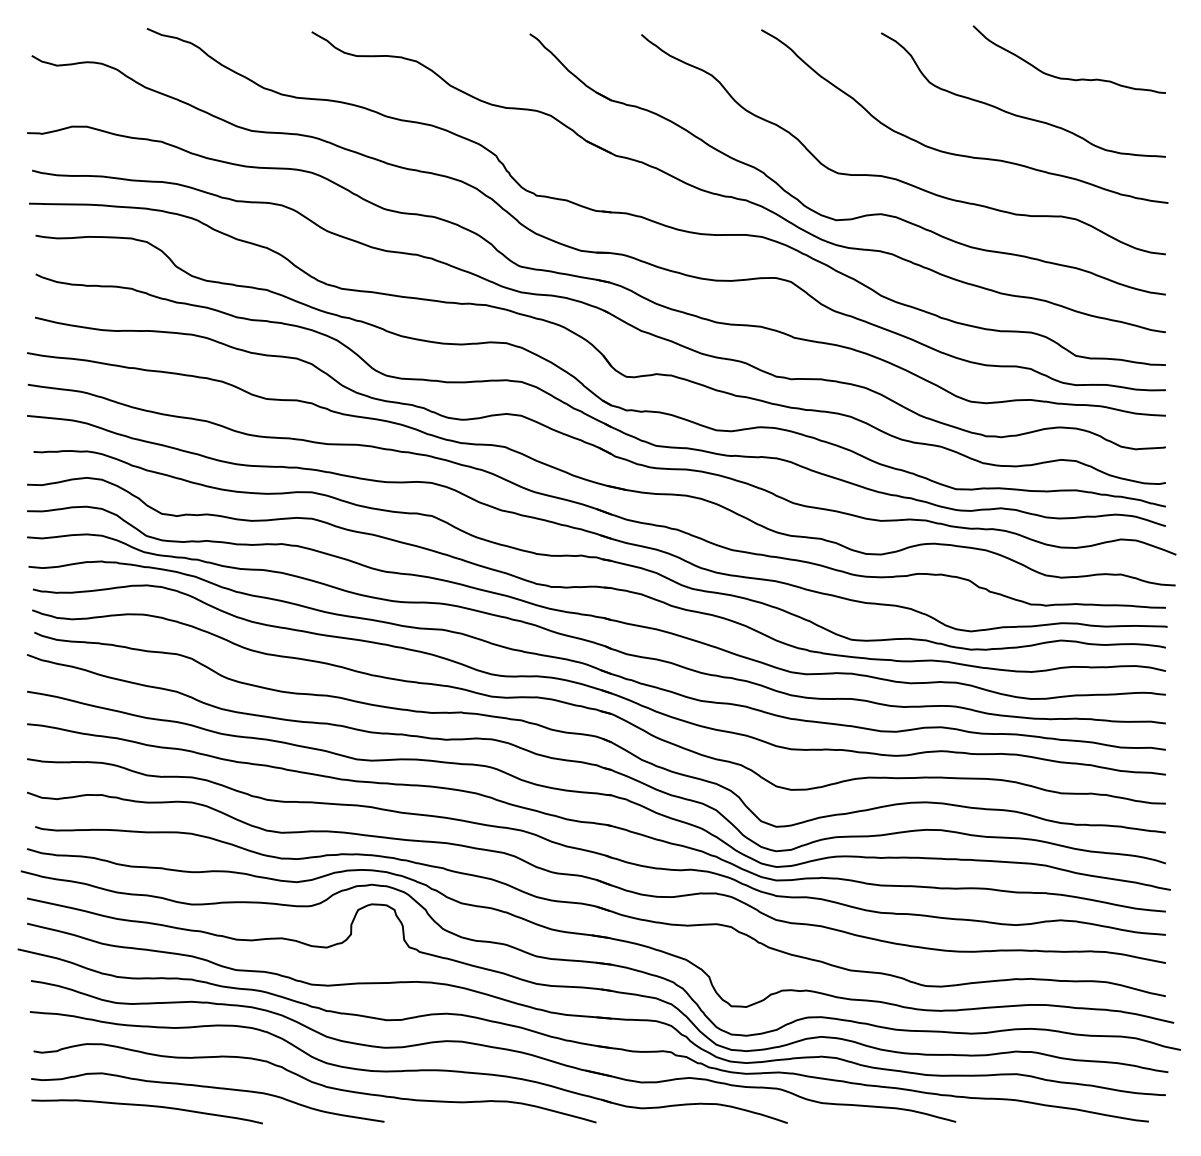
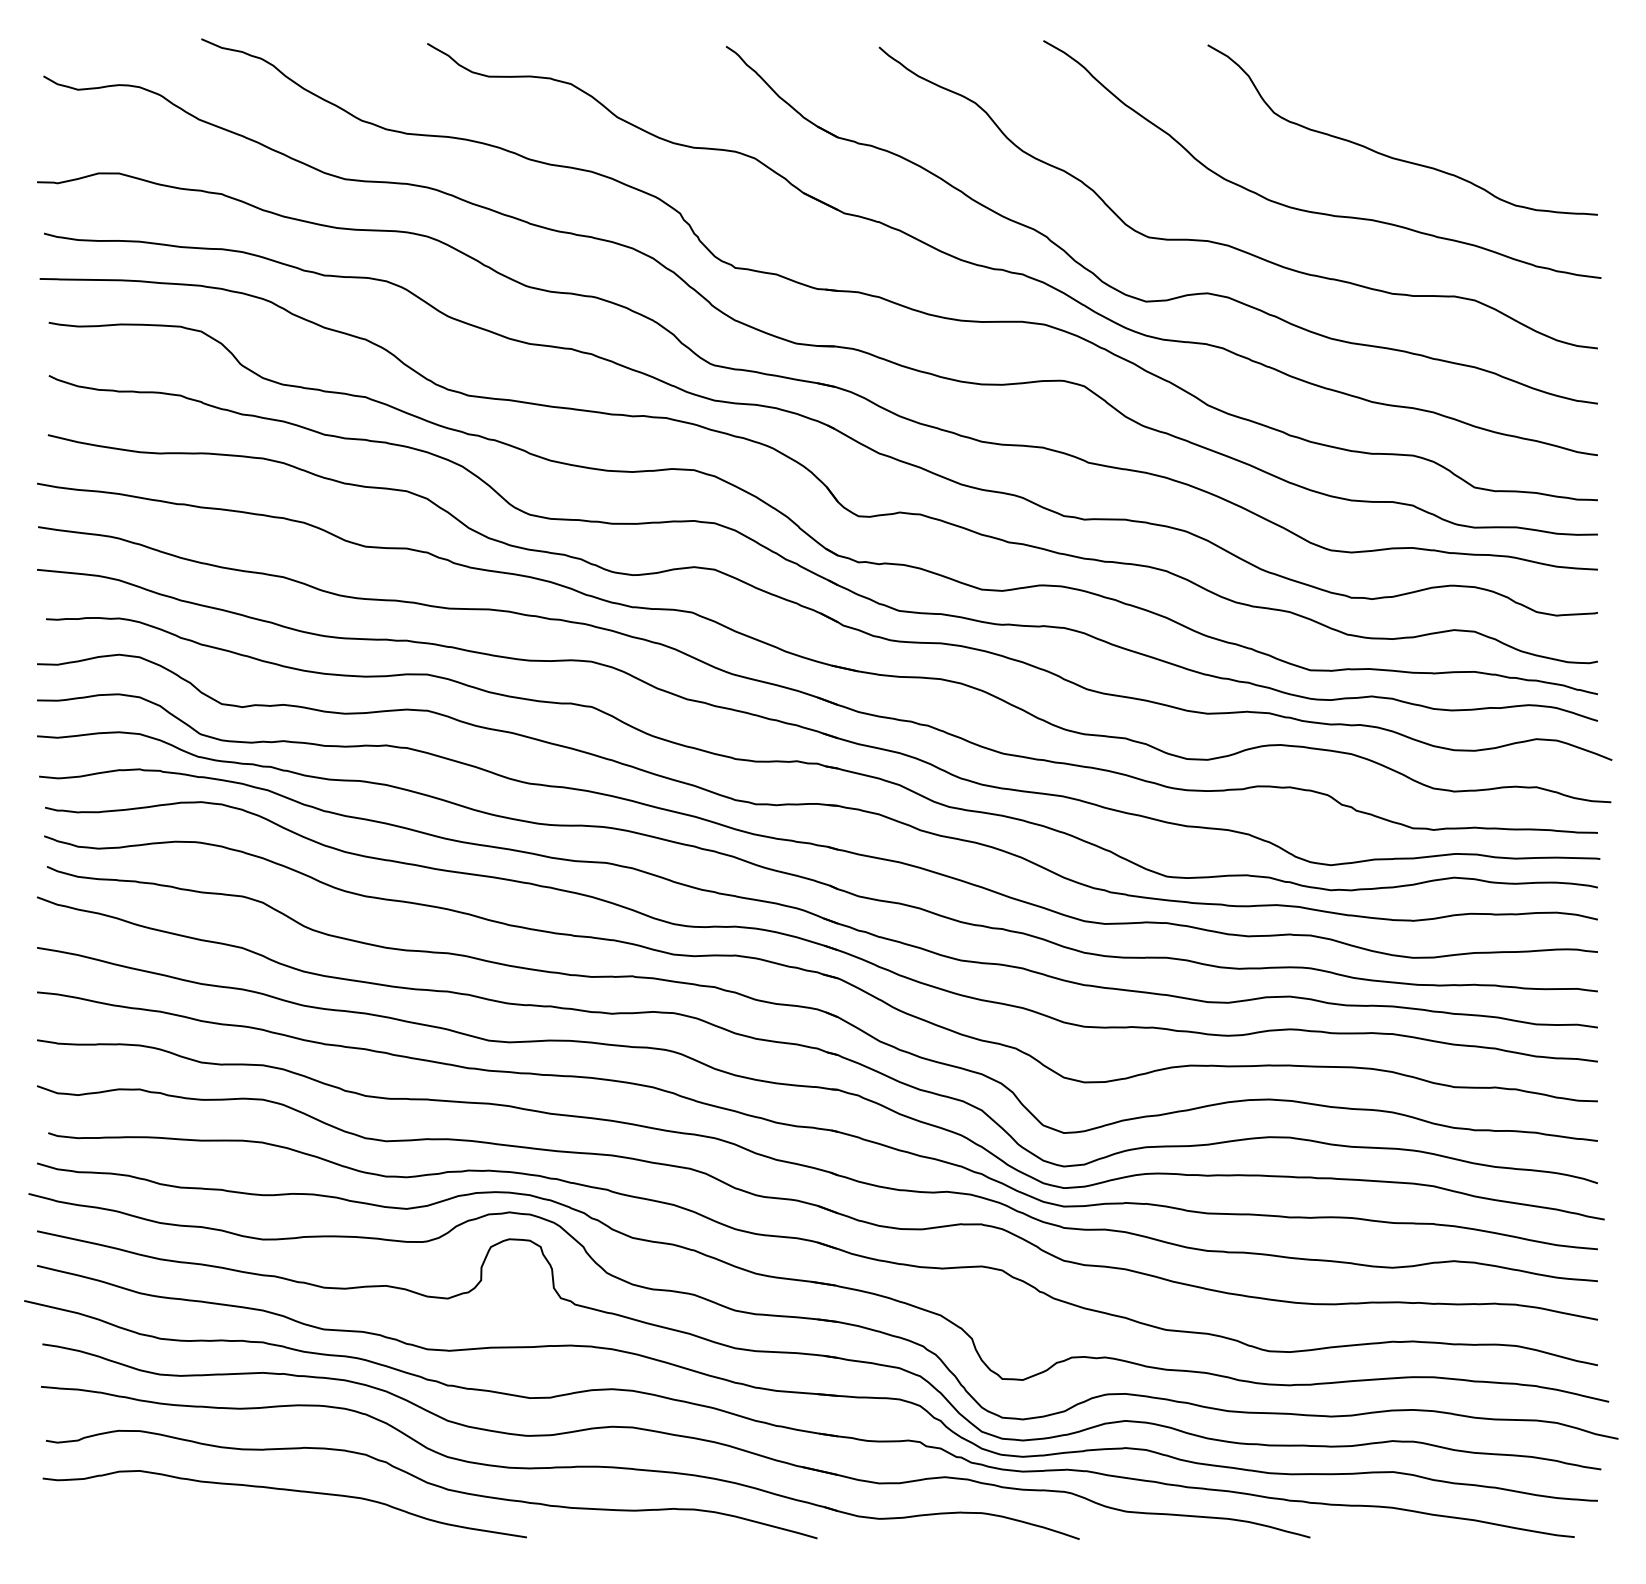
curve: (1064, 77) -> (1458, 106), removed
curve: (147, 1106) -> (202, 1516), removed

